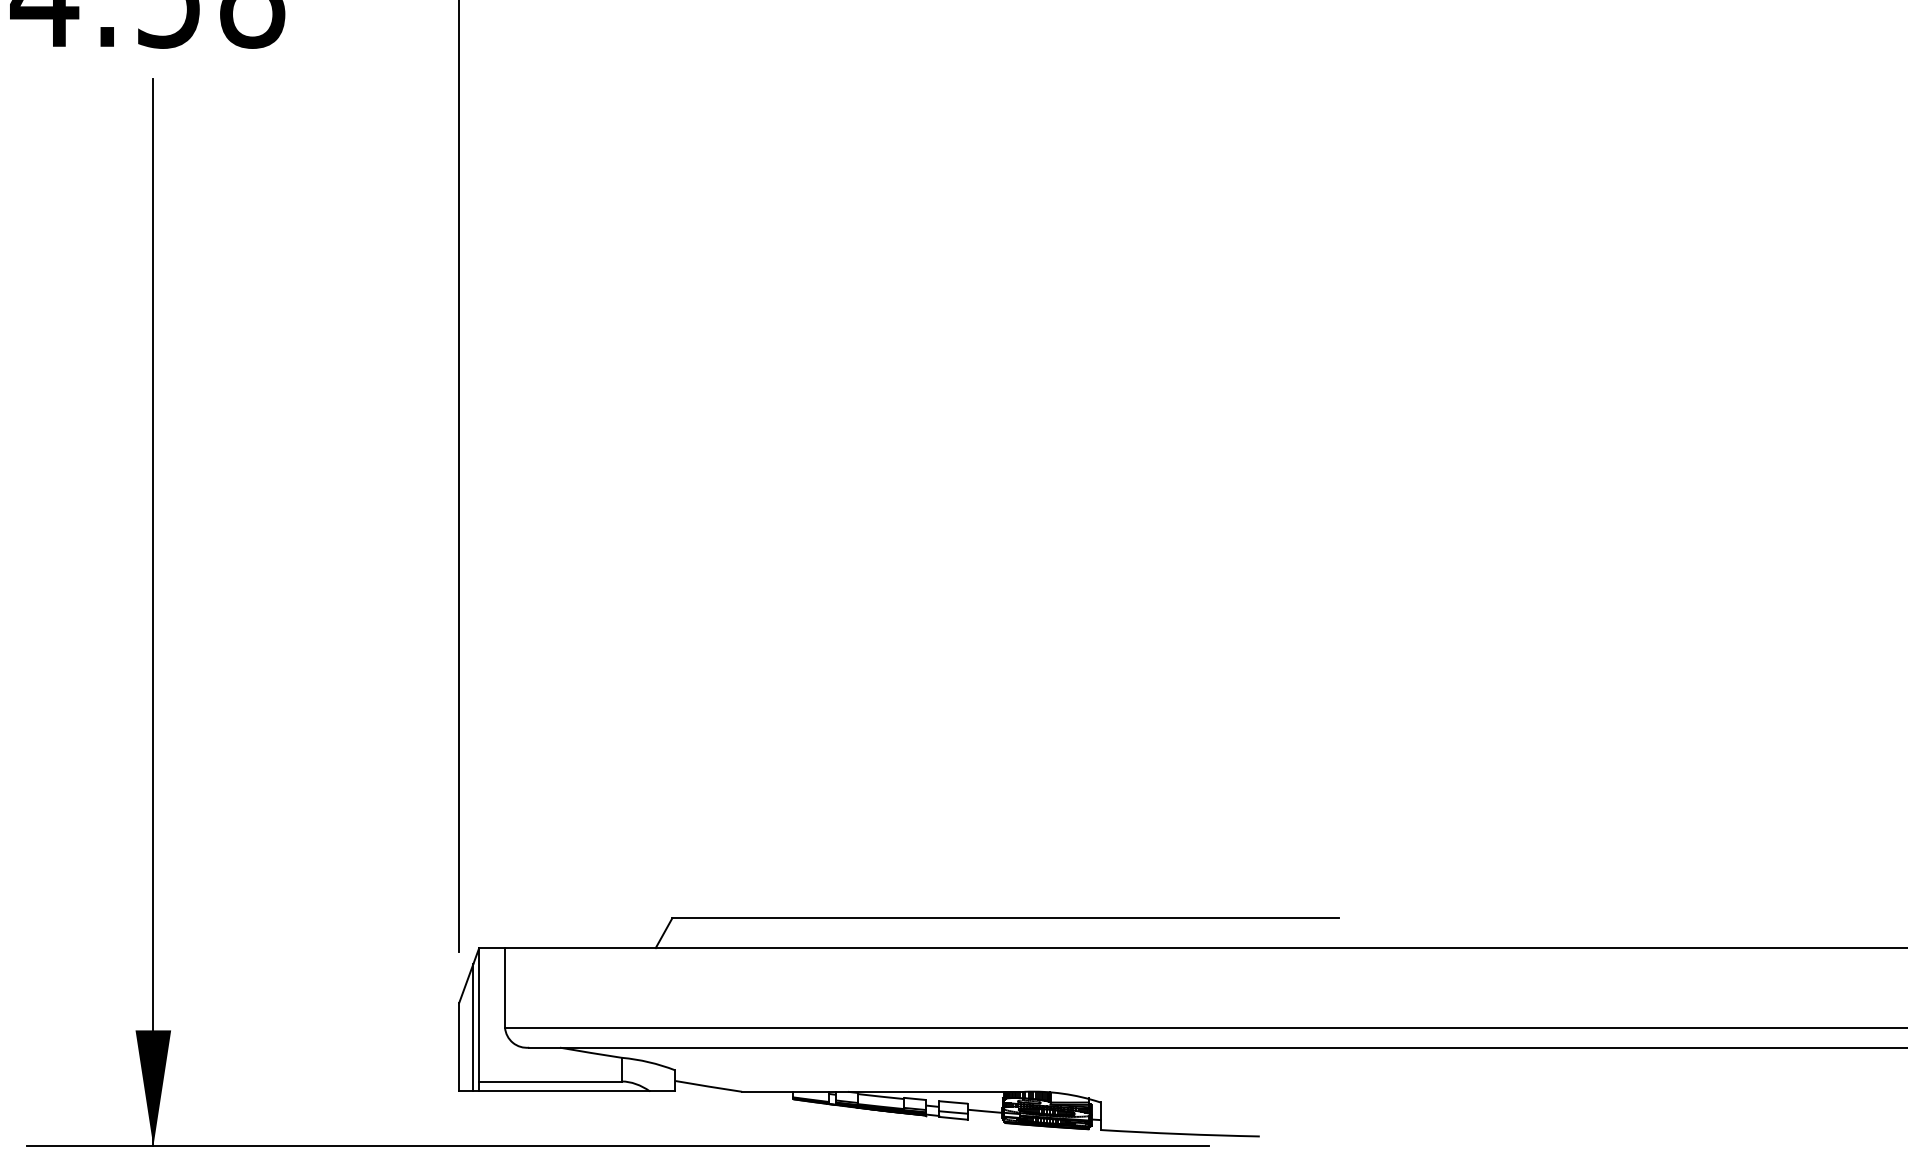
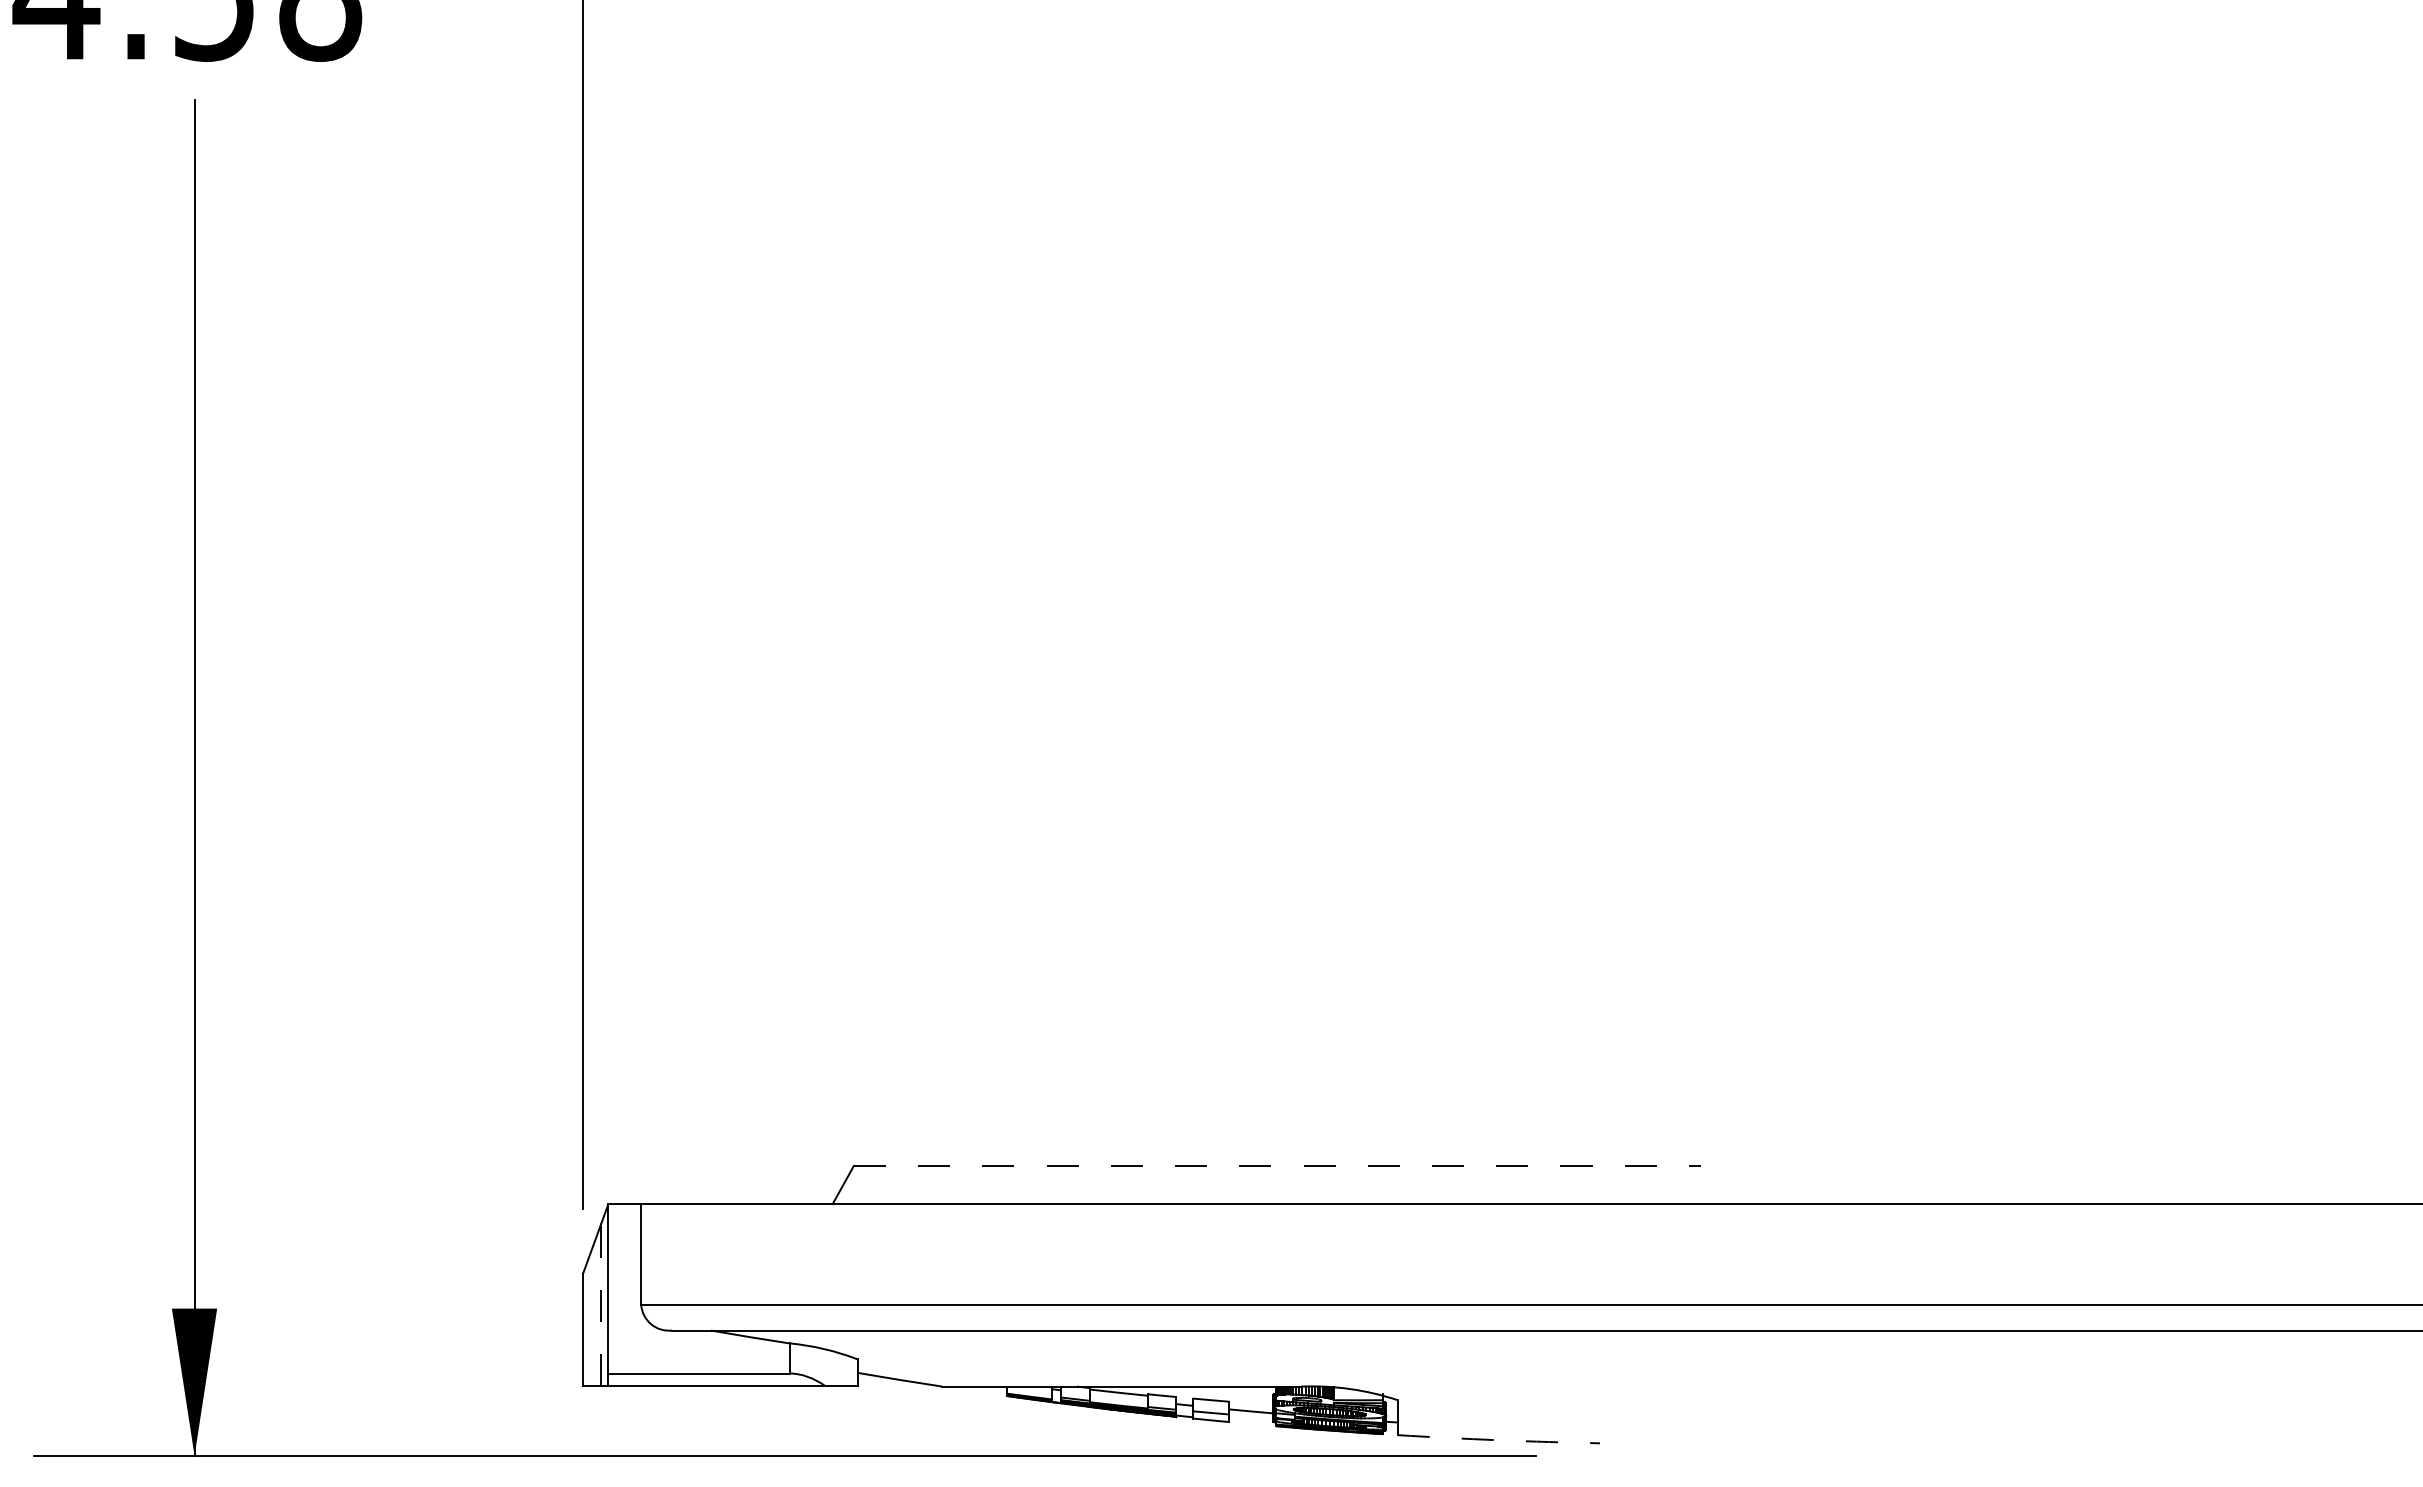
line: (1005, 918) -> (1277, 1166), solid -> dashed
line: (473, 1027) -> (601, 1305), solid -> dashed
arc: (1179, 1134) -> (1498, 1440), solid -> dashed

